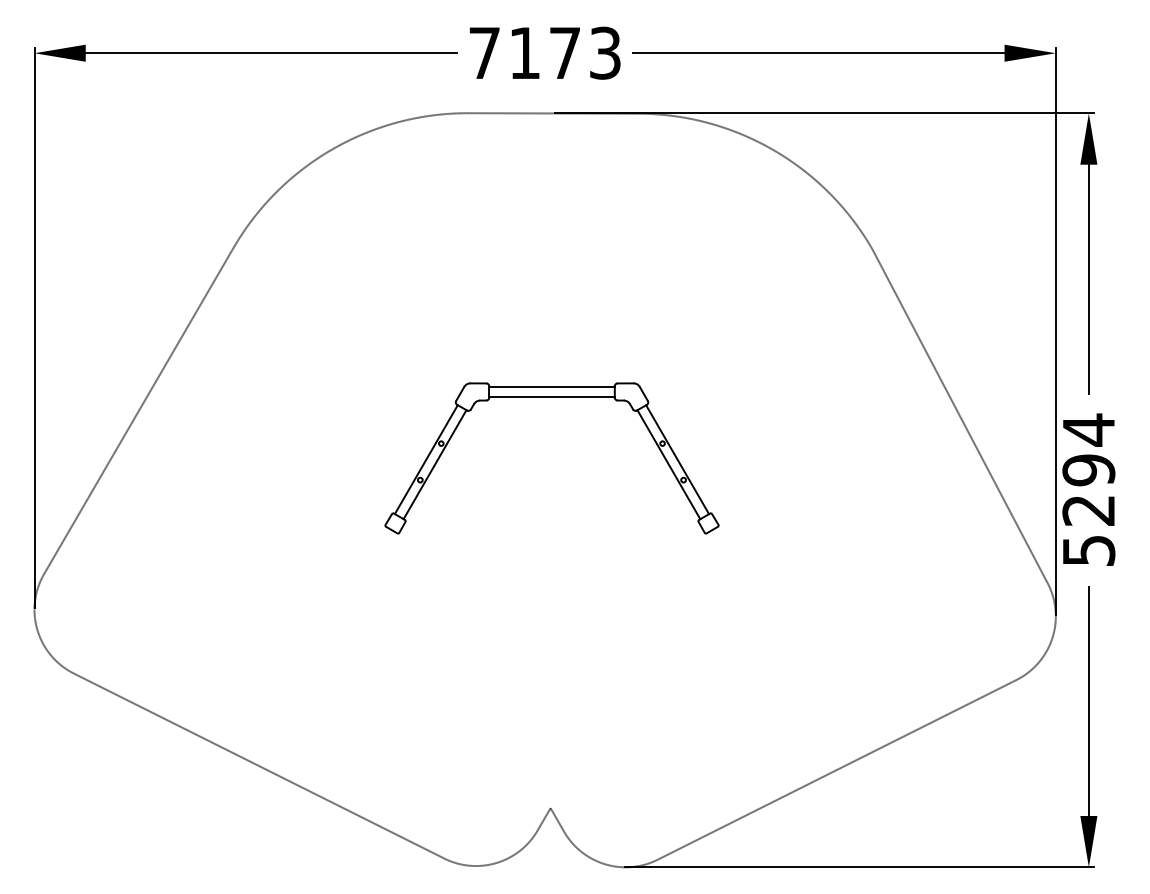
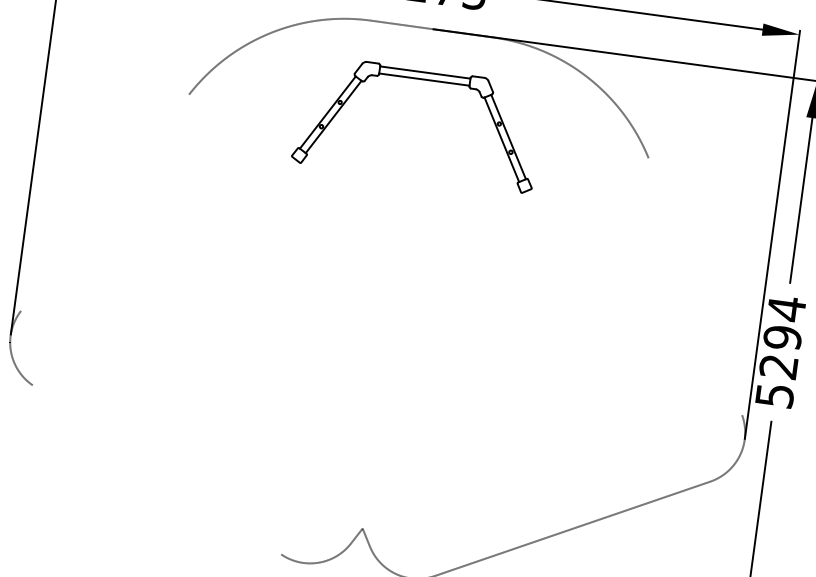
part: (551, 397) -> (423, 80), moved
line: (138, 410) -> (104, 202), removed
line: (959, 416) -> (694, 286), removed
line: (258, 765) -> (156, 469), removed

